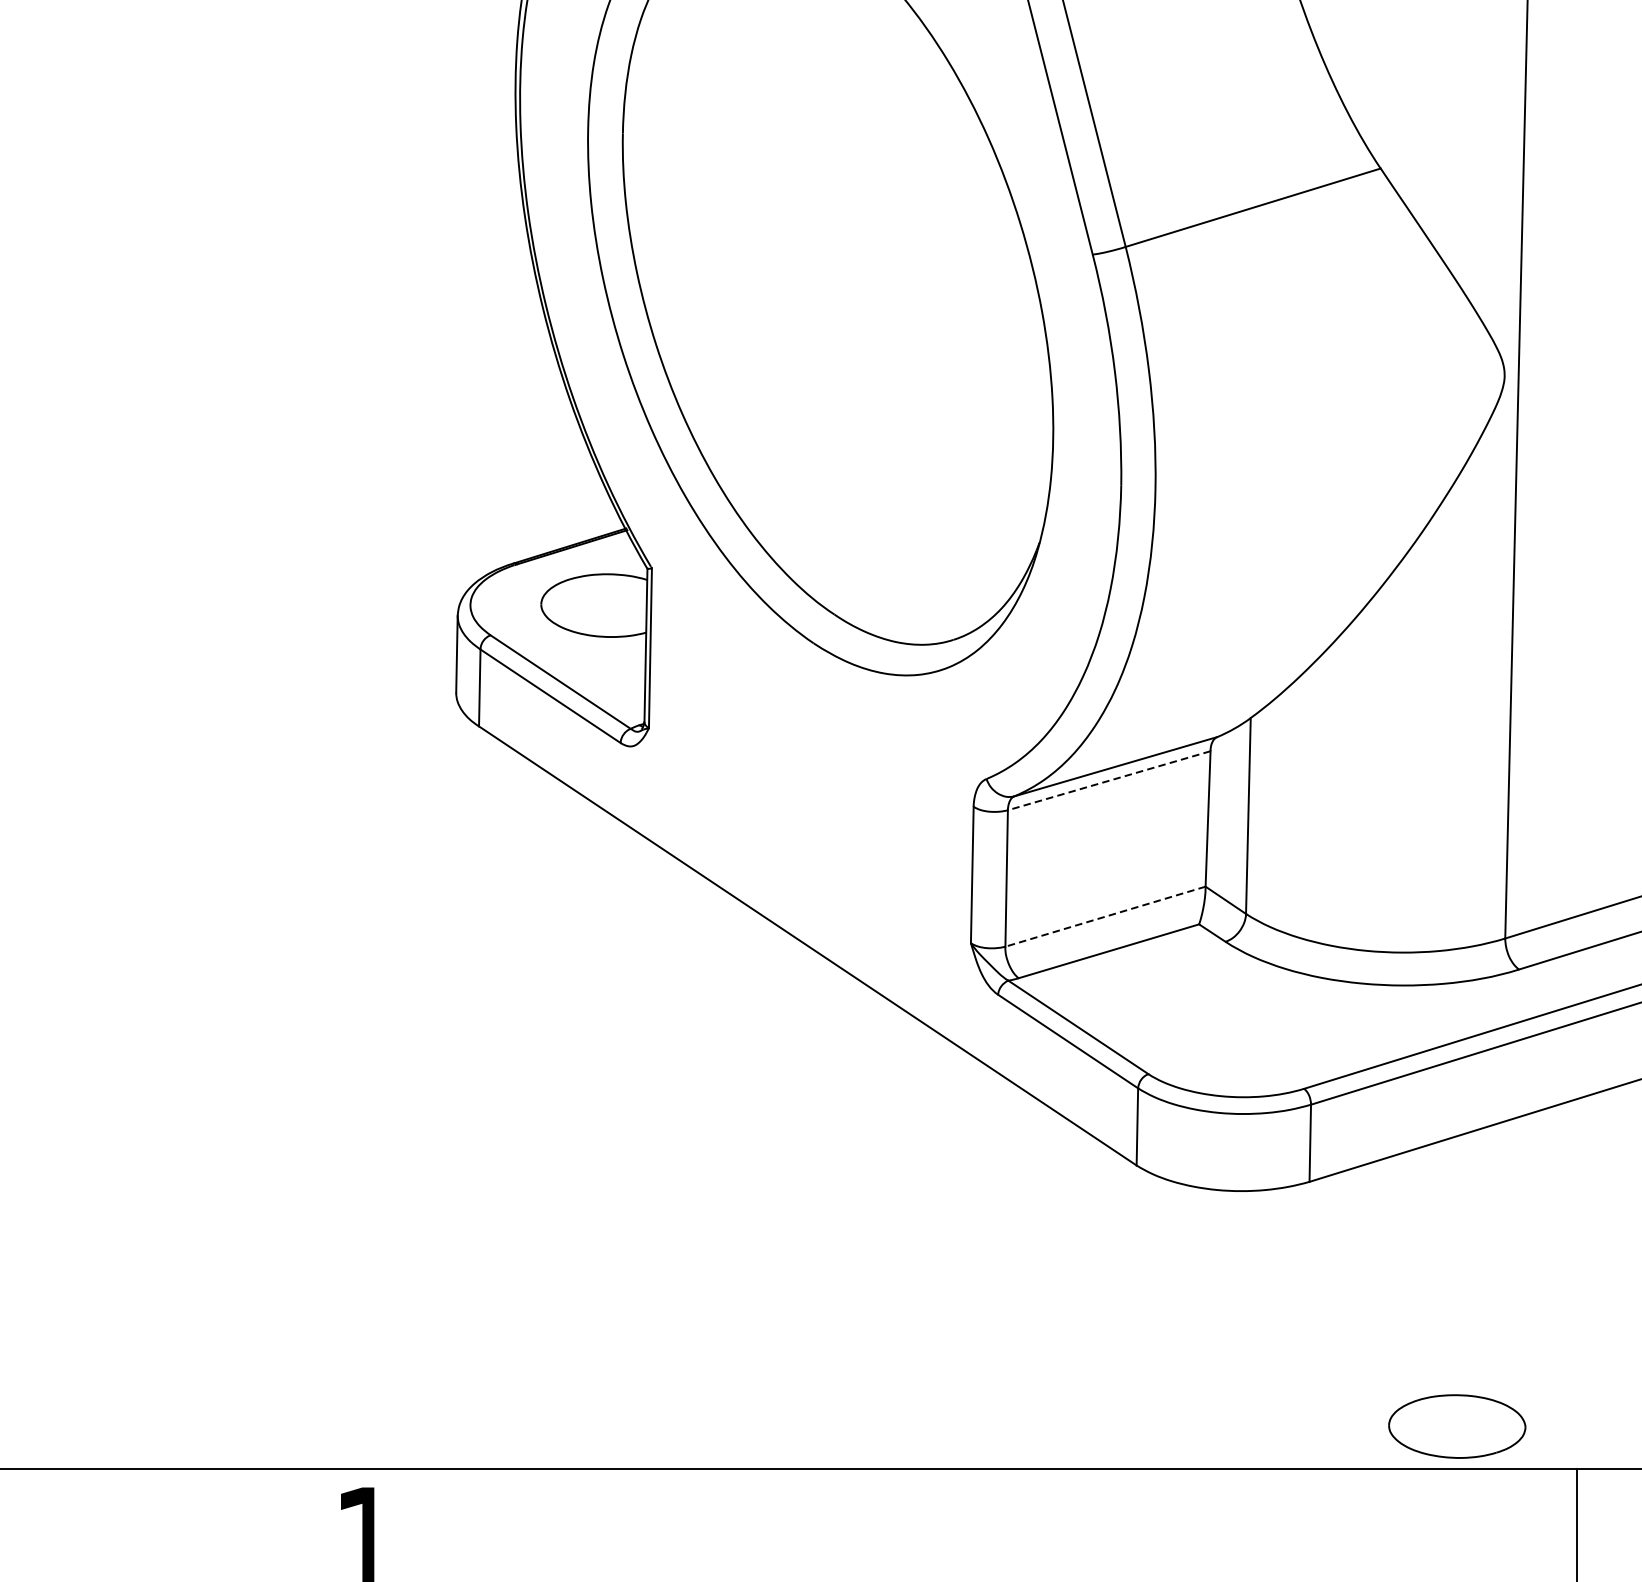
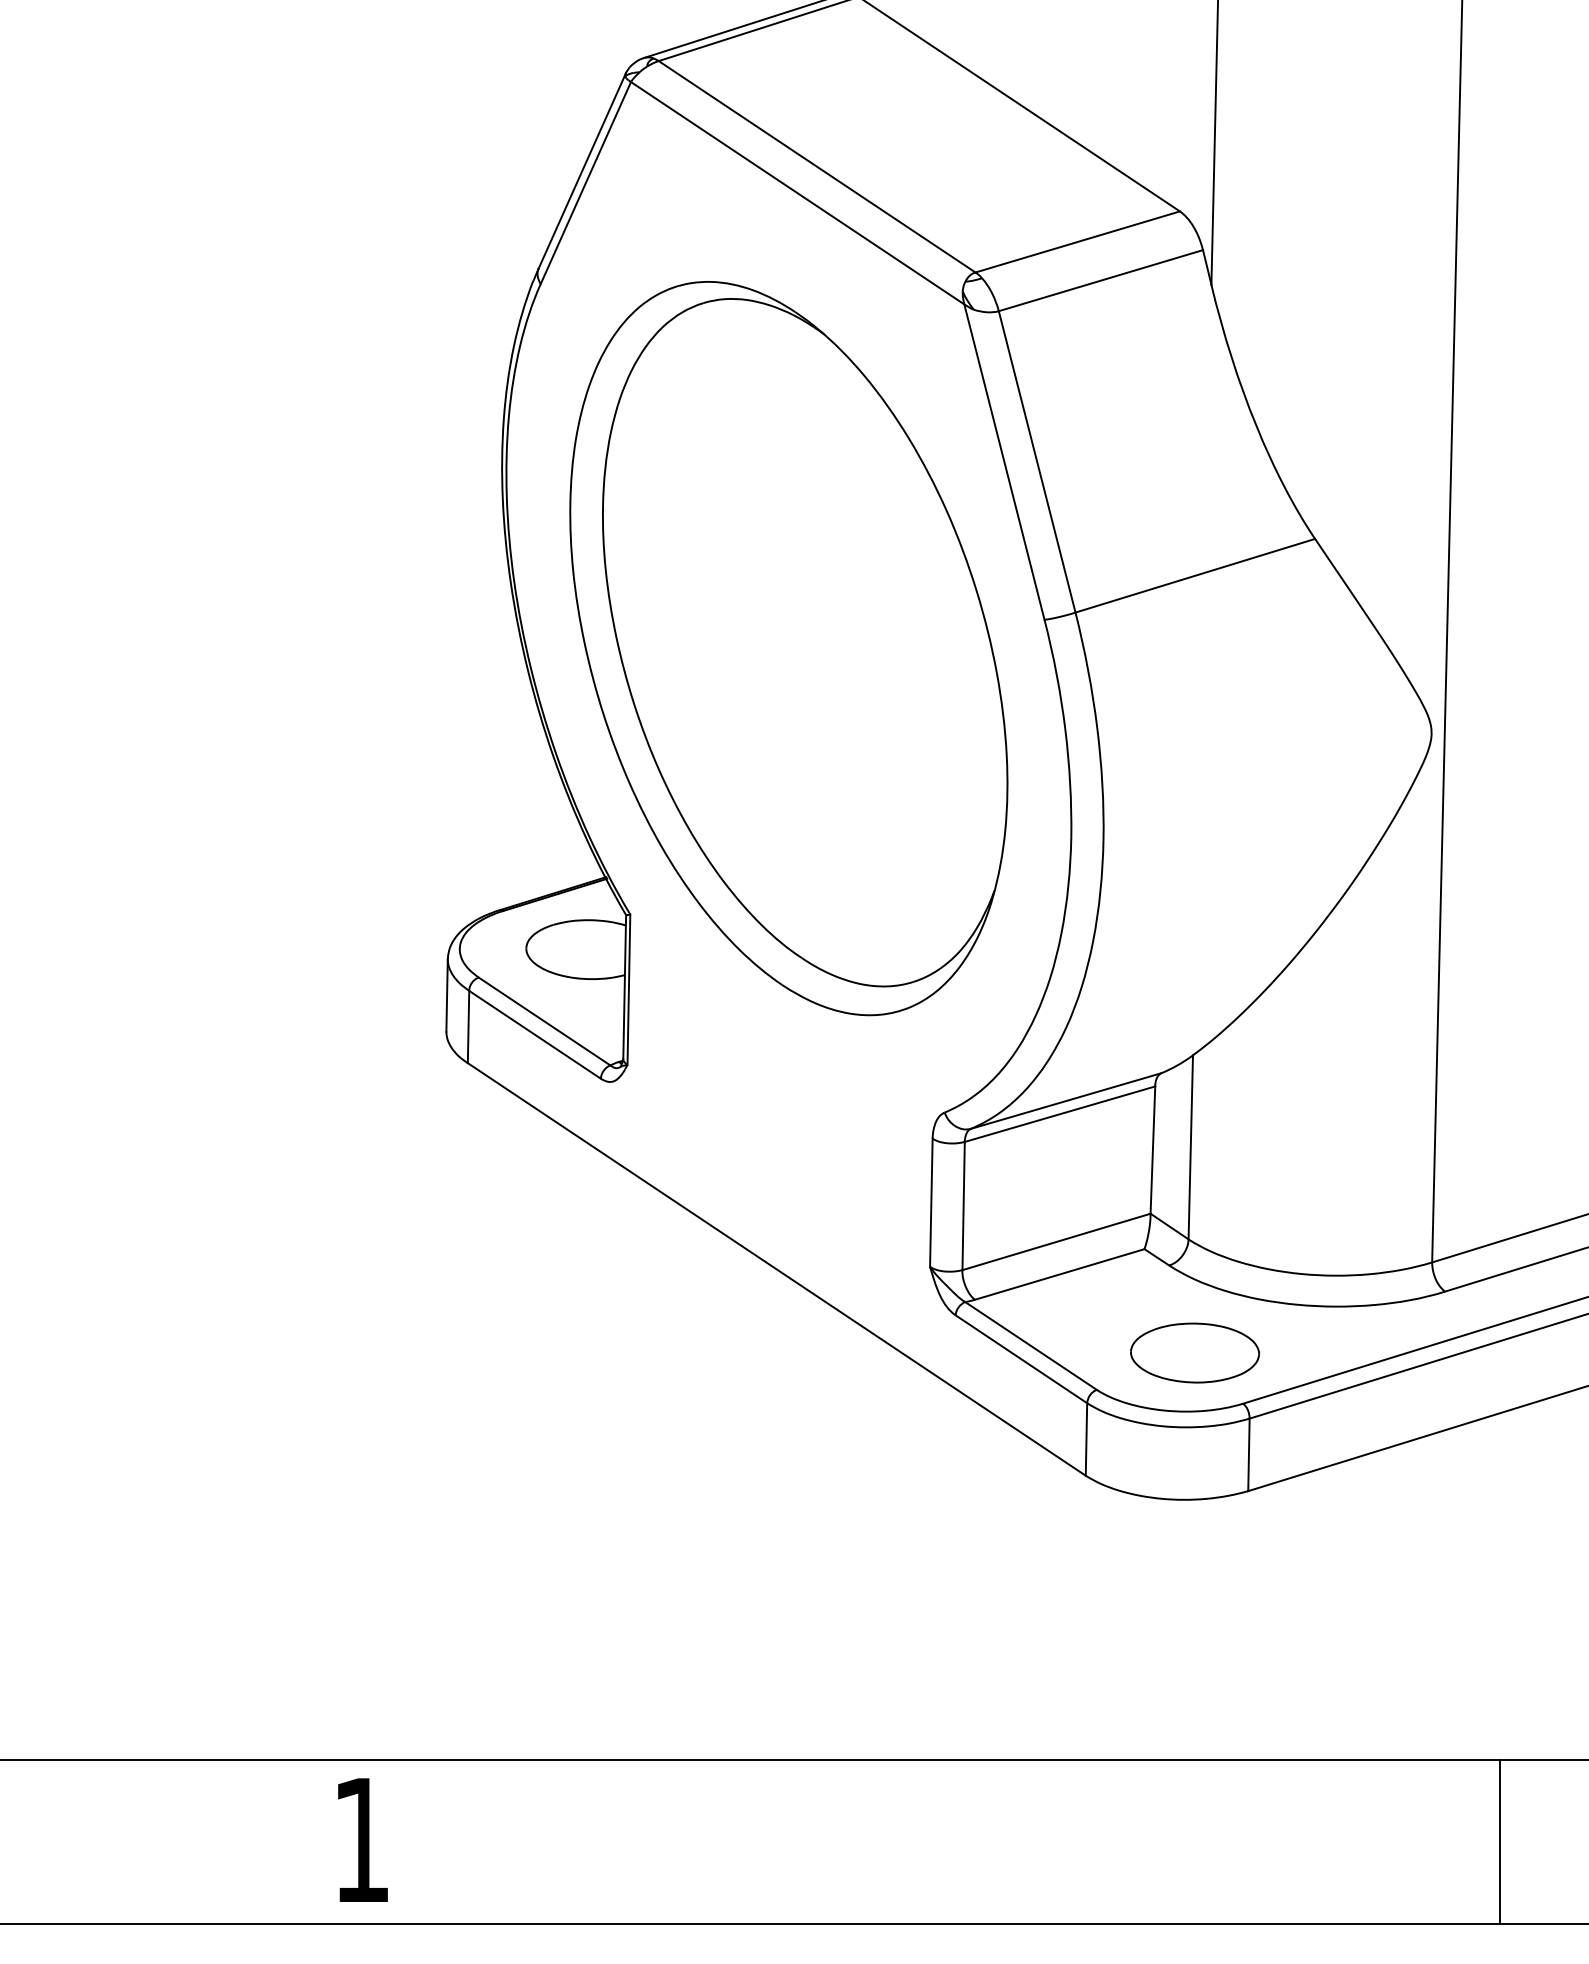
line: (1108, 781) -> (1059, 1114), dashed -> solid
line: (1105, 917) -> (1056, 1242), dashed -> solid
part: (1457, 1425) -> (1195, 1352), moved

